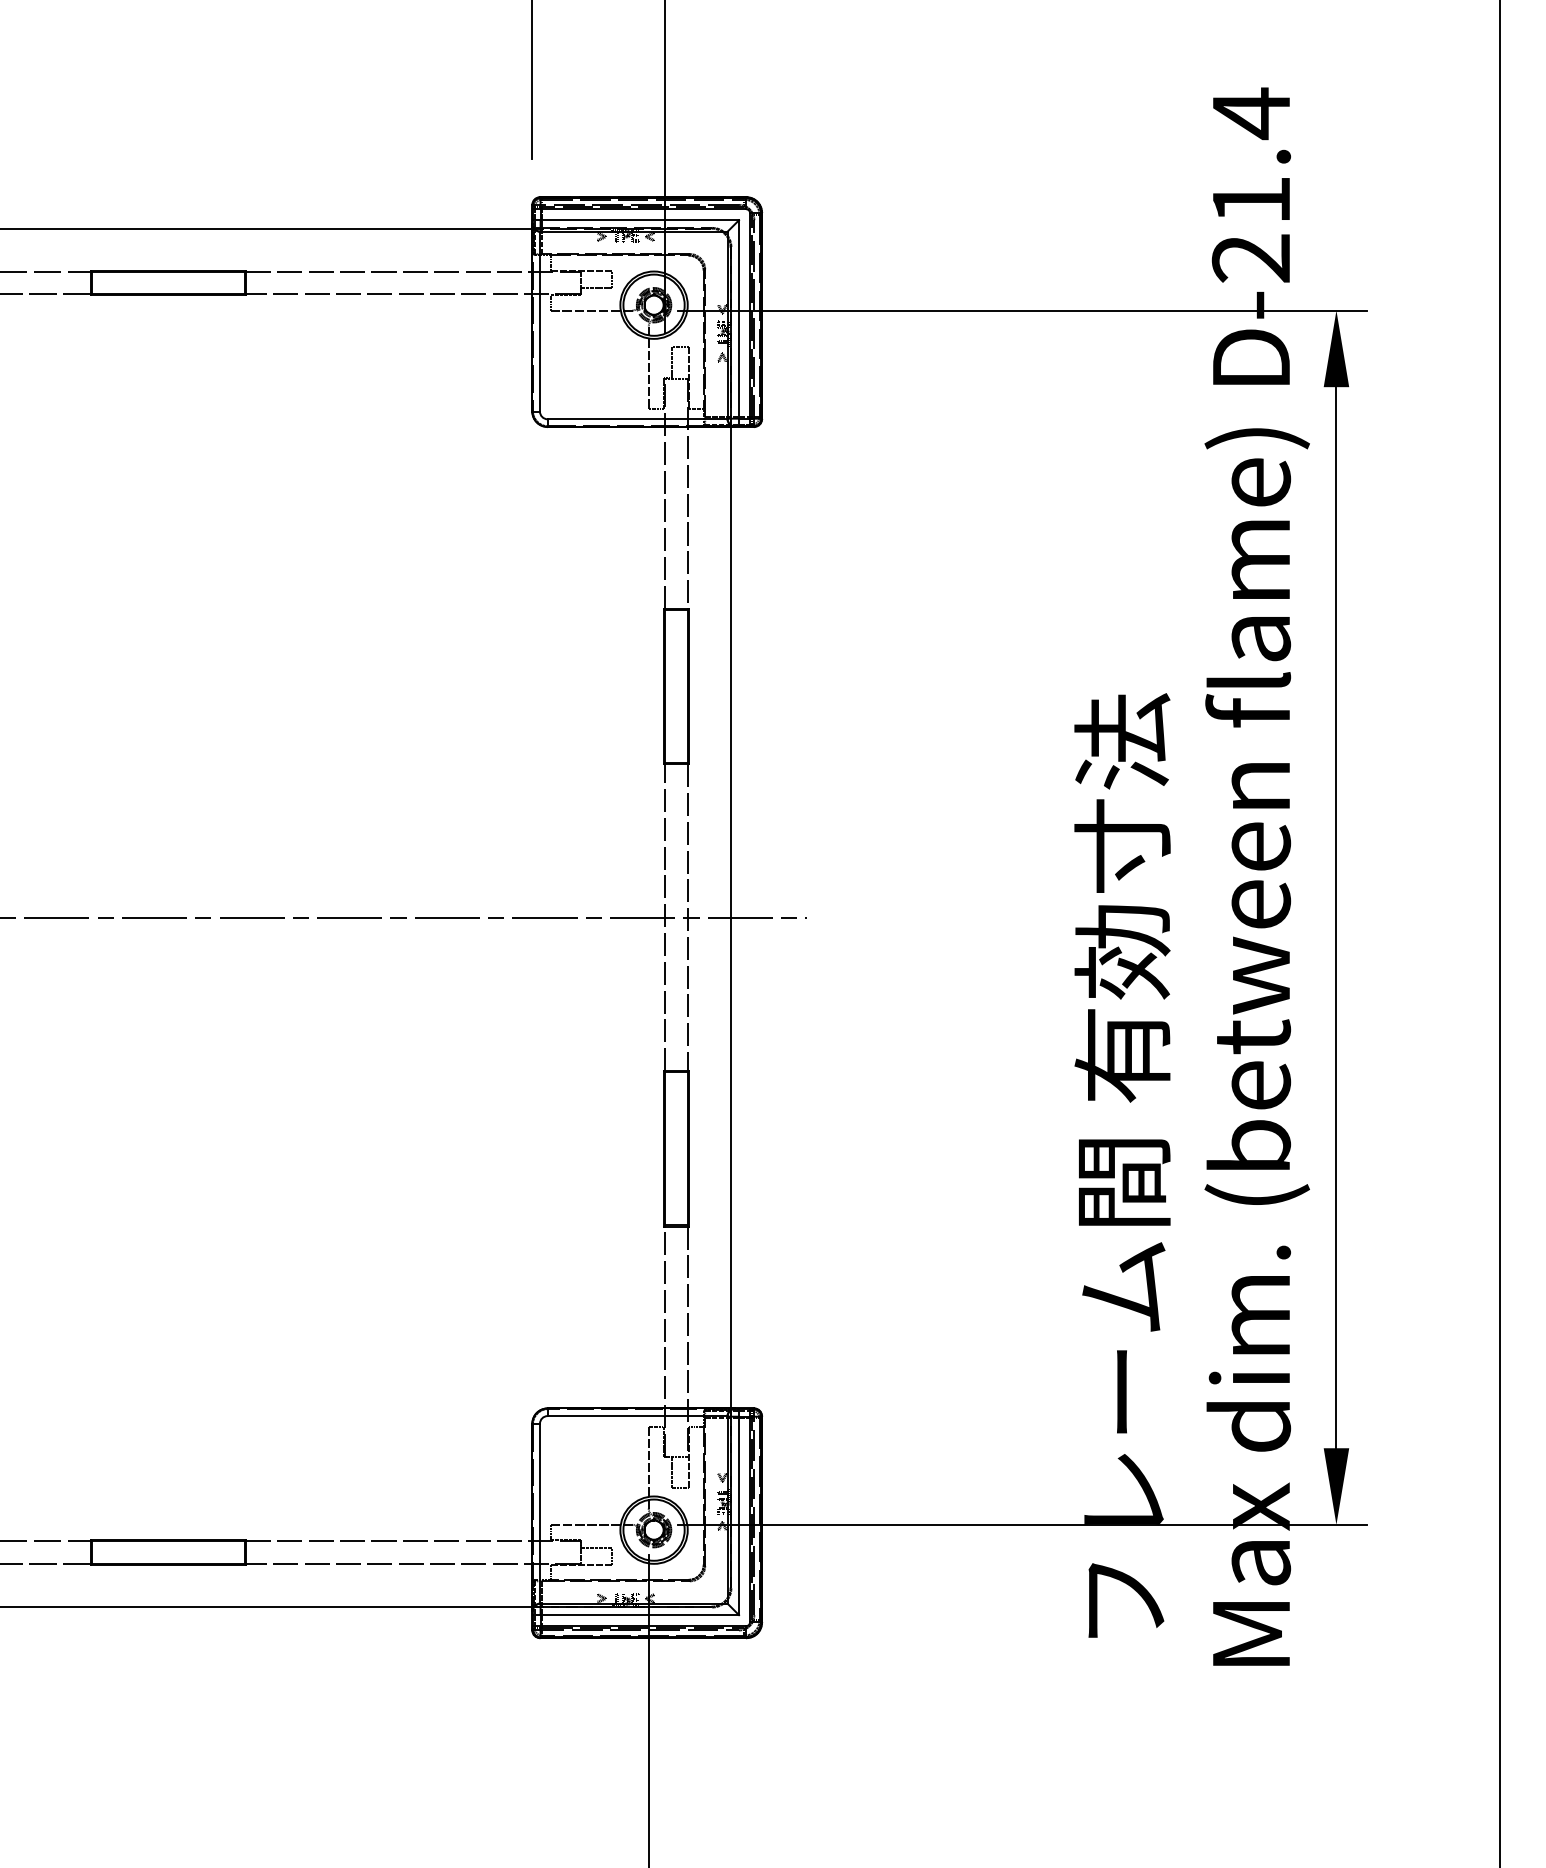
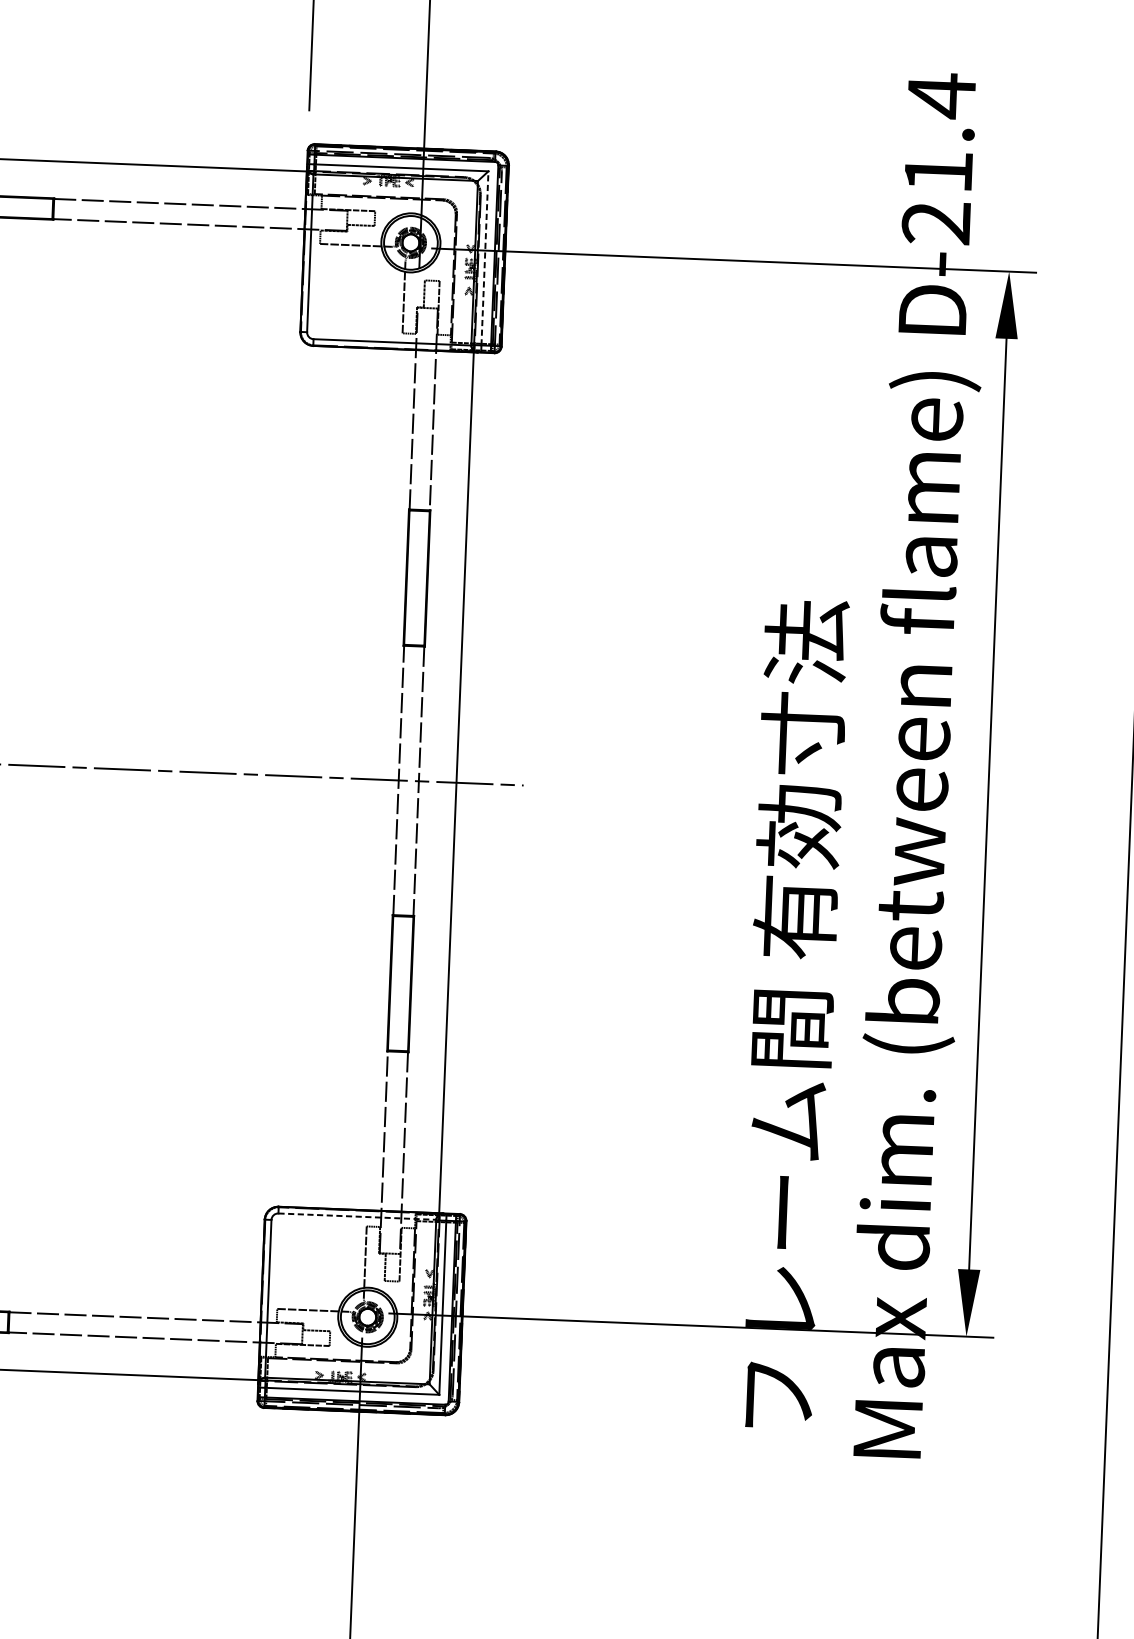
line: (739, 318) -> (485, 257), solid -> dashed
line: (637, 1416) -> (357, 1217), solid -> dashed

